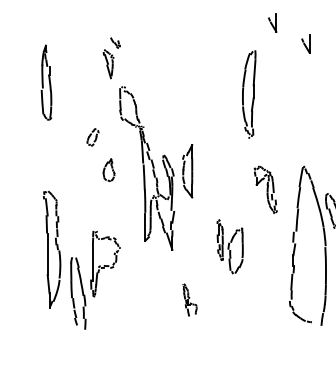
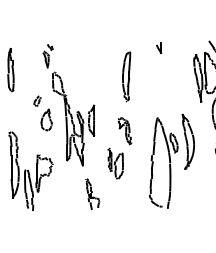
part: (273, 22) -> (140, 35), removed
part: (108, 169) -> (46, 119), size x1.67
part: (266, 190) -> (125, 131), moved
part: (189, 298) -> (92, 193), size x1.67

